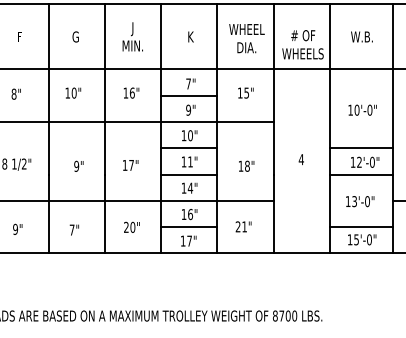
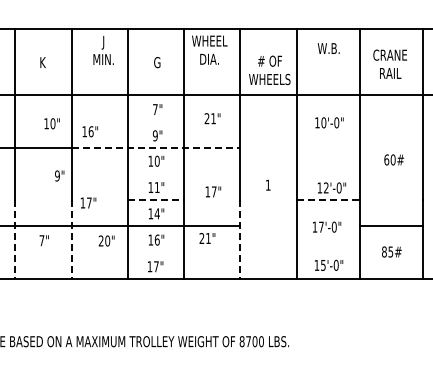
text: (75, 36) -> (42, 62), G -> K
text: (132, 36) -> (103, 50), moved
text: (190, 36) -> (157, 62), K -> G
text: (361, 36) -> (328, 48), moved
text: (246, 37) -> (209, 49), moved
text: (72, 92) -> (51, 123), moved
text: (130, 92) -> (89, 131), moved
text: (242, 92) -> (209, 118), 15" -> 21"
line: (188, 95) -> (155, 121), removed
text: (362, 109) -> (329, 122), moved
line: (189, 121) -> (156, 147), solid -> dashed
line: (188, 147) -> (155, 173), removed
line: (360, 147) -> (327, 173), removed
text: (300, 158) -> (267, 184), 4 -> 1
text: (130, 164) -> (88, 202), moved
text: (78, 165) -> (59, 175), moved
text: (246, 165) -> (213, 191), 18" -> 17"
line: (189, 174) -> (156, 200), solid -> dashed
line: (361, 174) -> (328, 200), solid -> dashed
text: (354, 200) -> (321, 226), 13'-0" -> 17'-0"
line: (48, 214) -> (15, 240), solid -> dashed
line: (104, 214) -> (71, 240), solid -> dashed
line: (273, 214) -> (240, 240), solid -> dashed
text: (131, 226) -> (106, 240), moved
line: (188, 226) -> (155, 252), removed
text: (243, 226) -> (207, 238), moved
line: (360, 226) -> (327, 252), removed
text: (73, 229) -> (43, 240), moved

